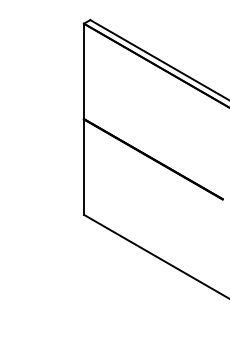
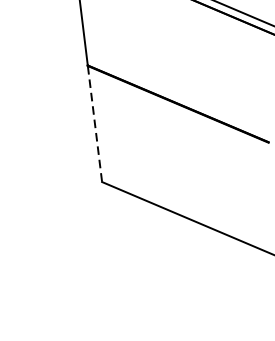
line: (83, 167) -> (94, 124), solid -> dashed

